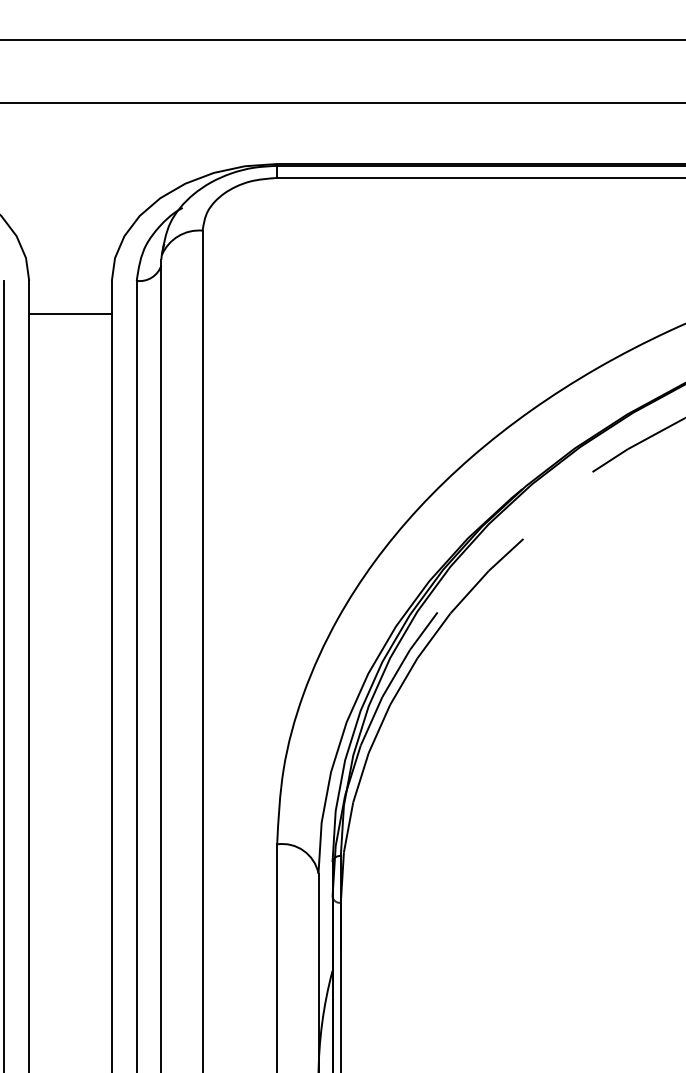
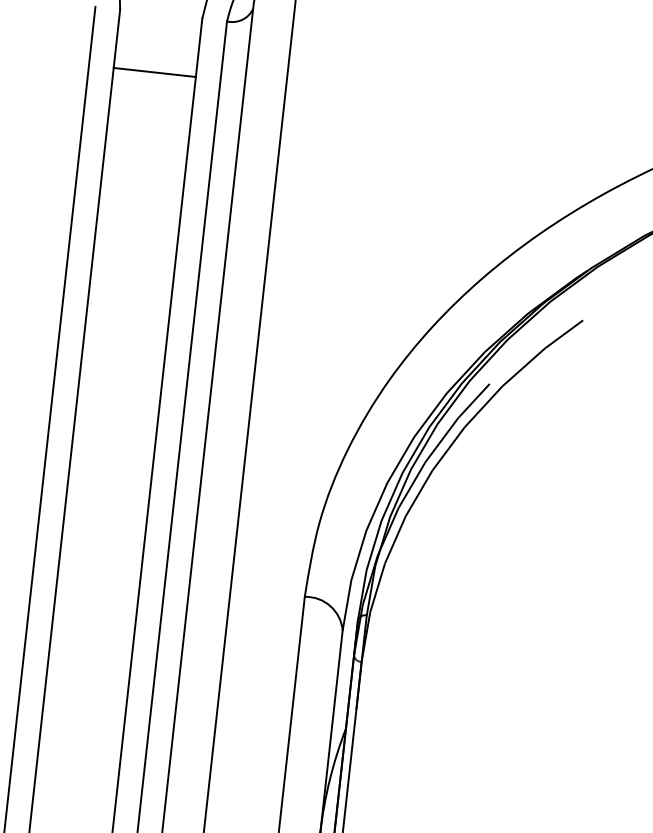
line: (70, 313) -> (154, 72), moved

